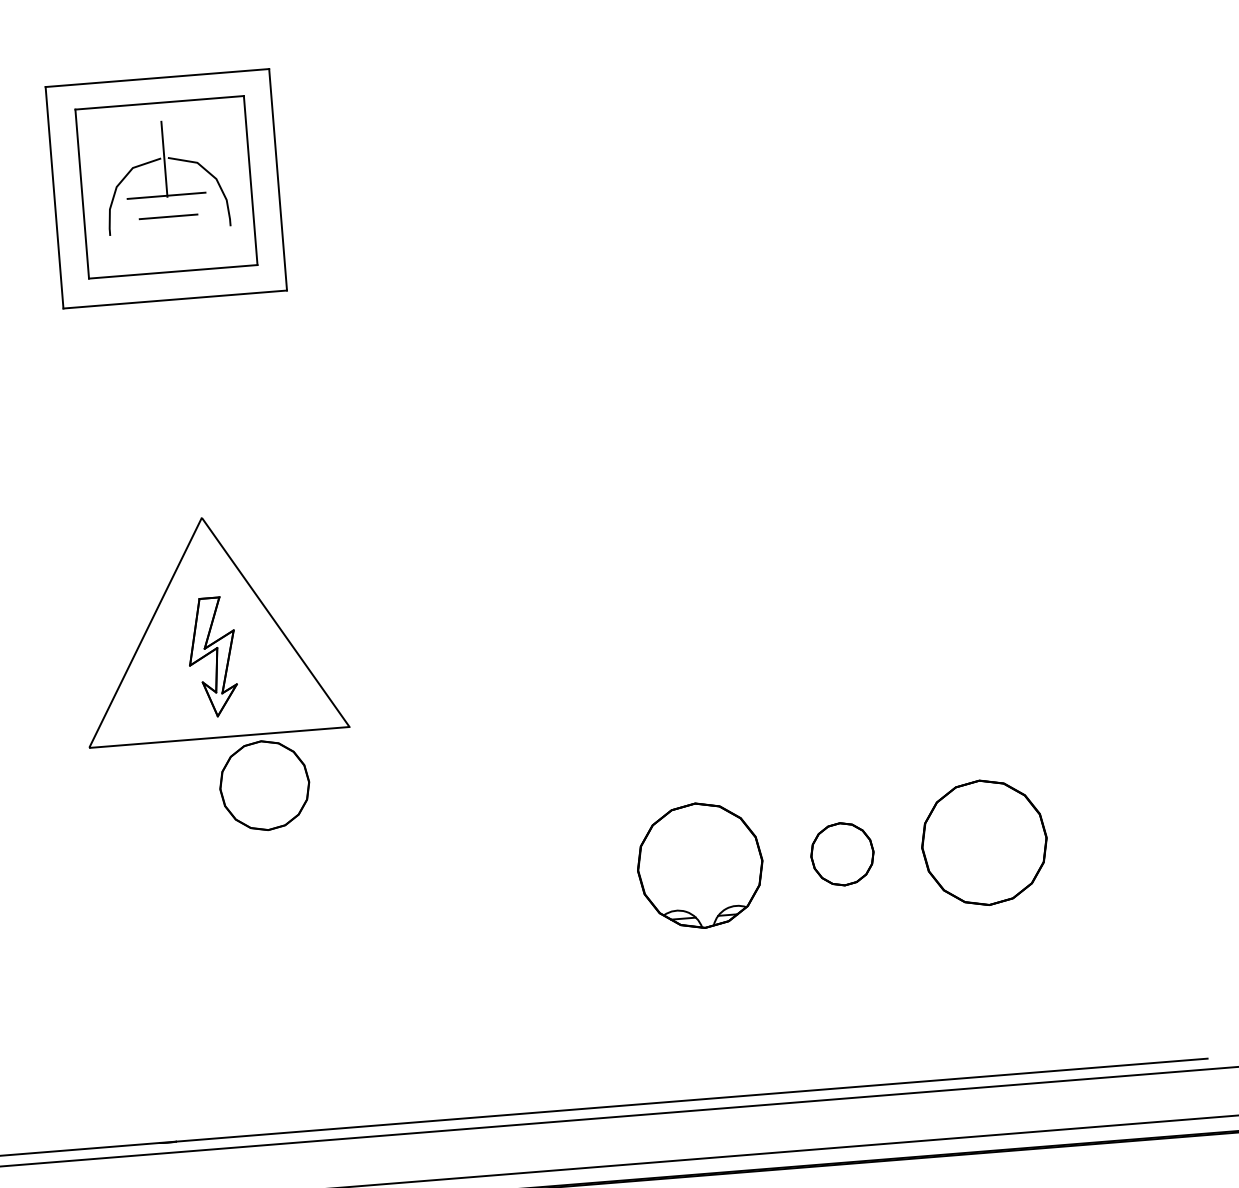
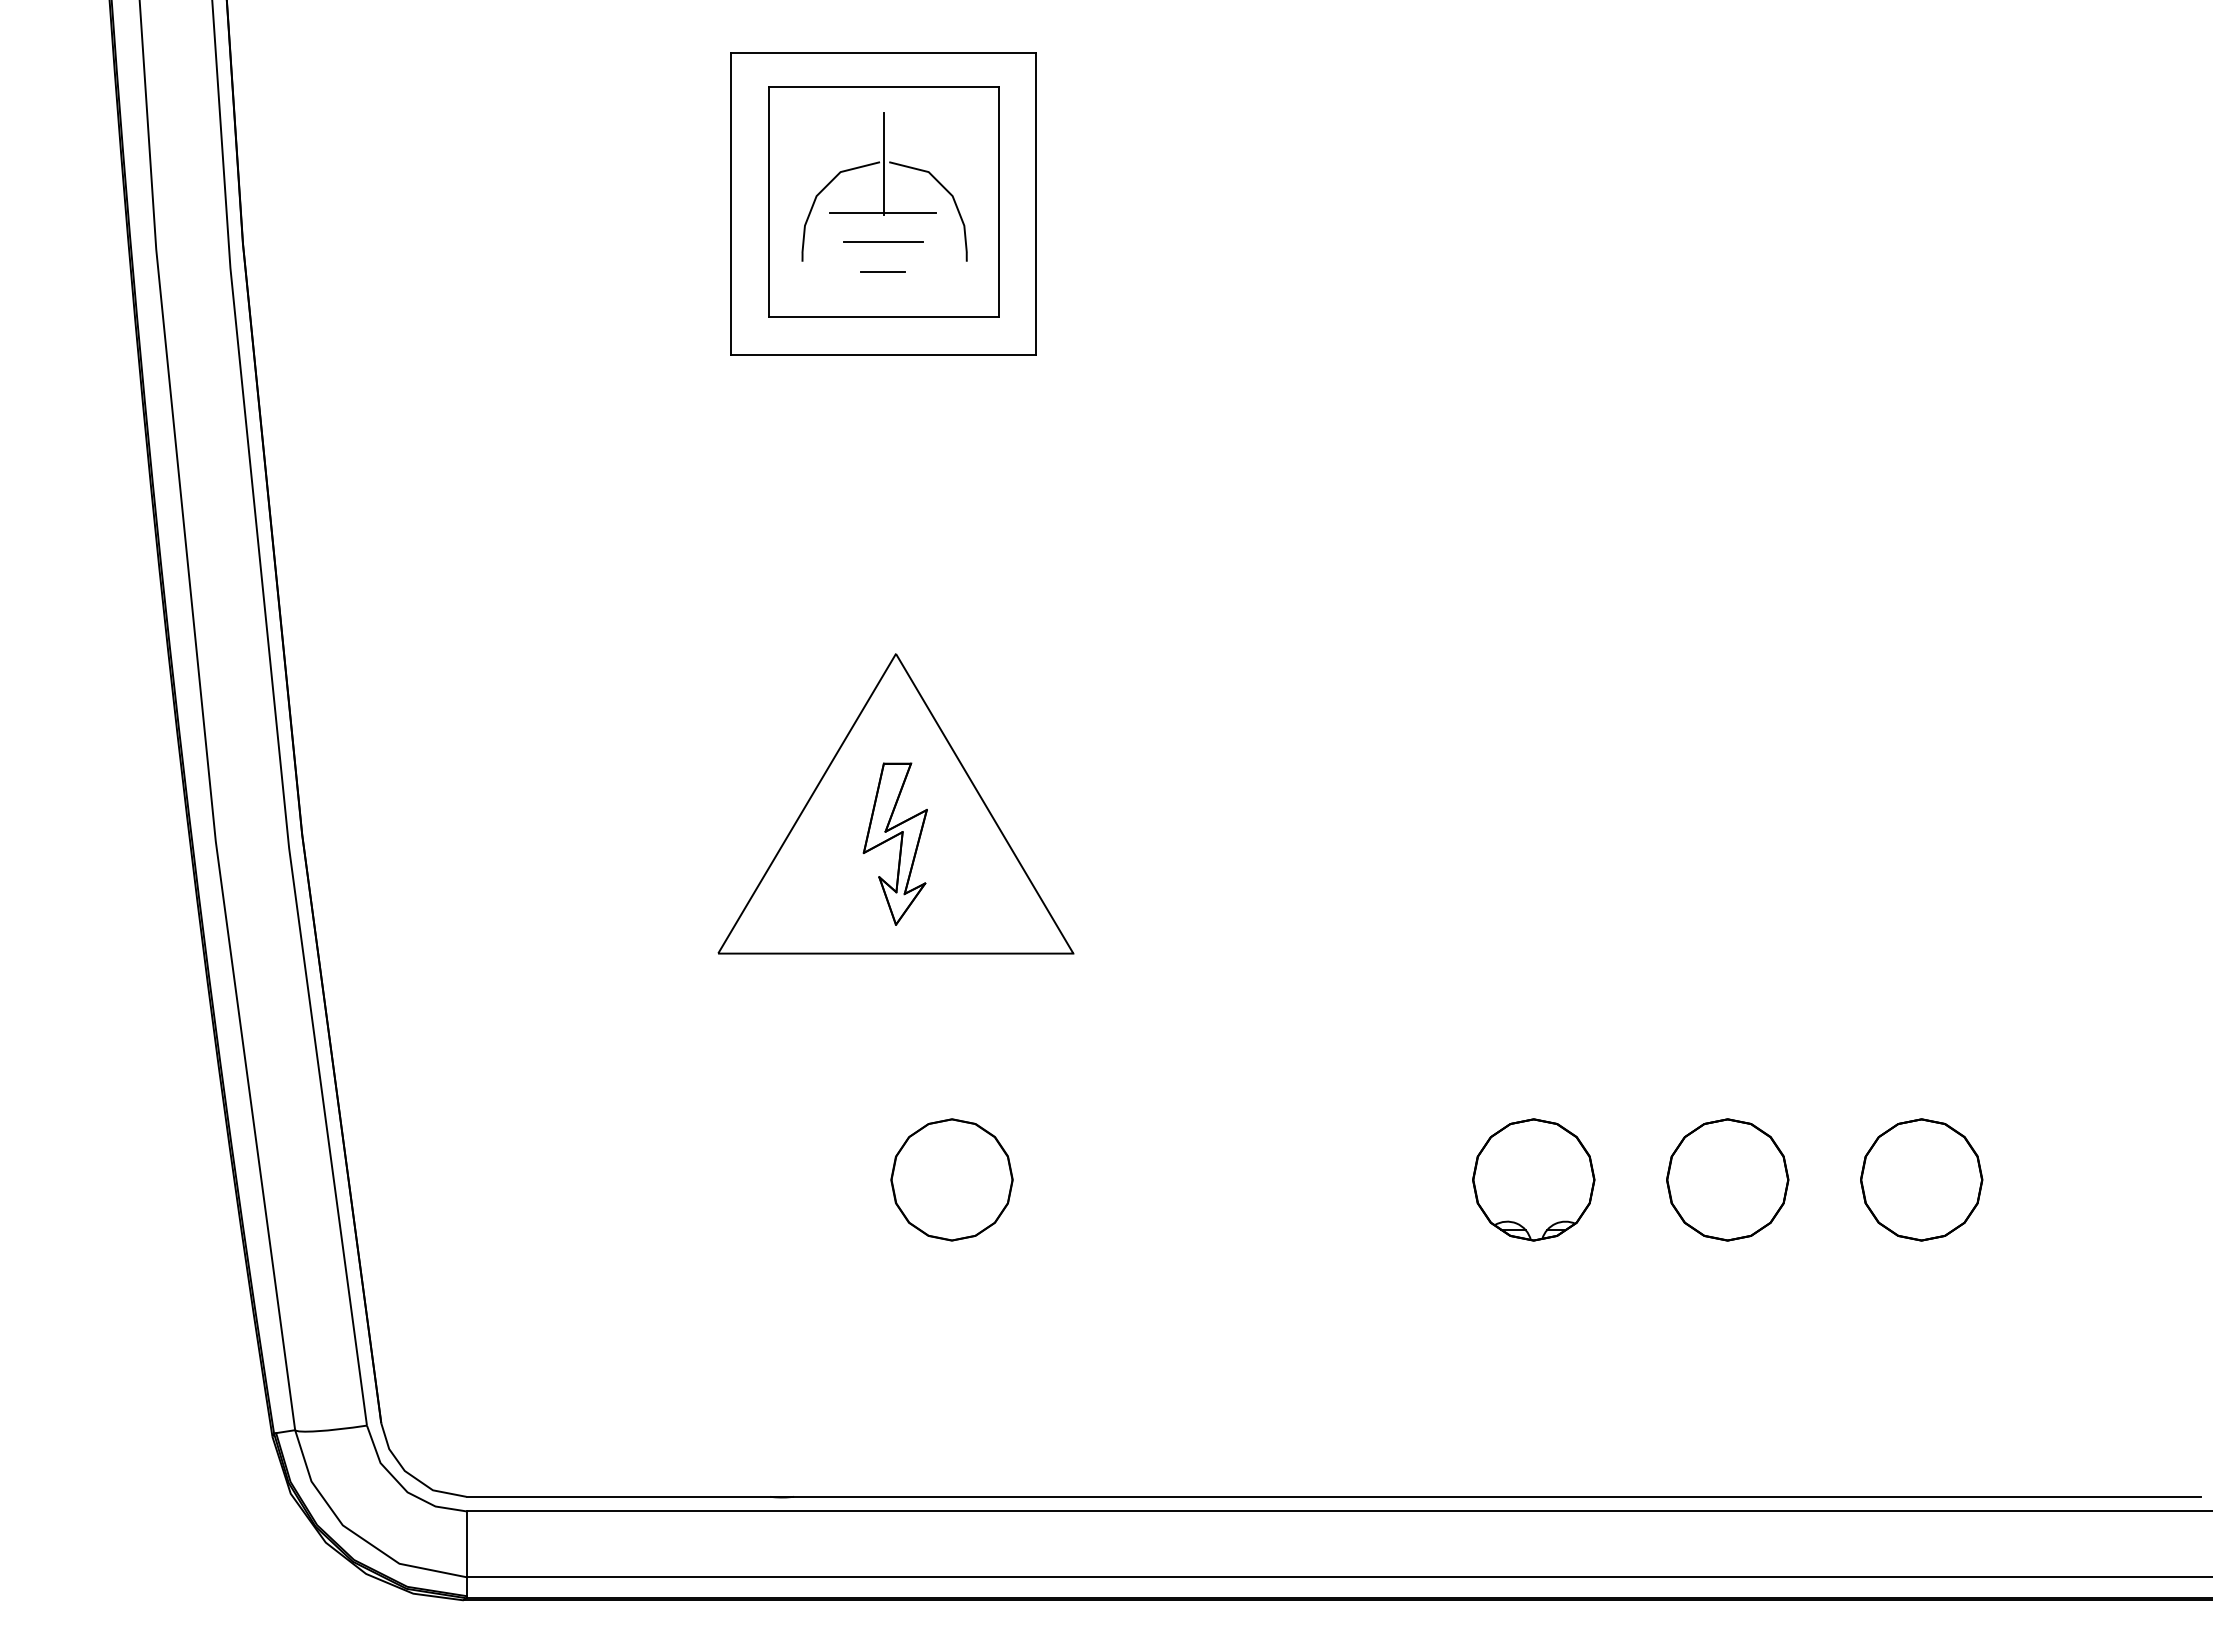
line: (170, 238) -> (883, 271), added
part: (264, 785) -> (951, 1179), moved
part: (984, 842) -> (1921, 1179), size x0.71
part: (842, 853) -> (1727, 1179), size x1.43
part: (700, 865) -> (1533, 1179), size x0.71

